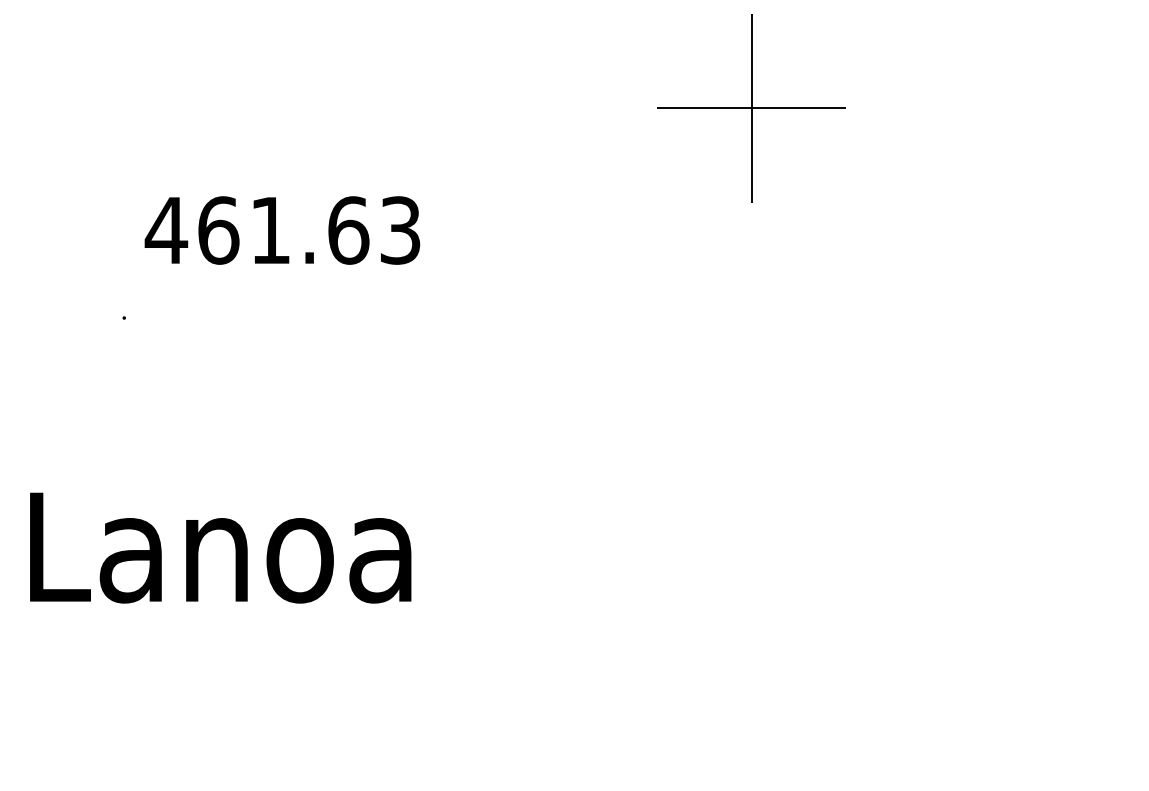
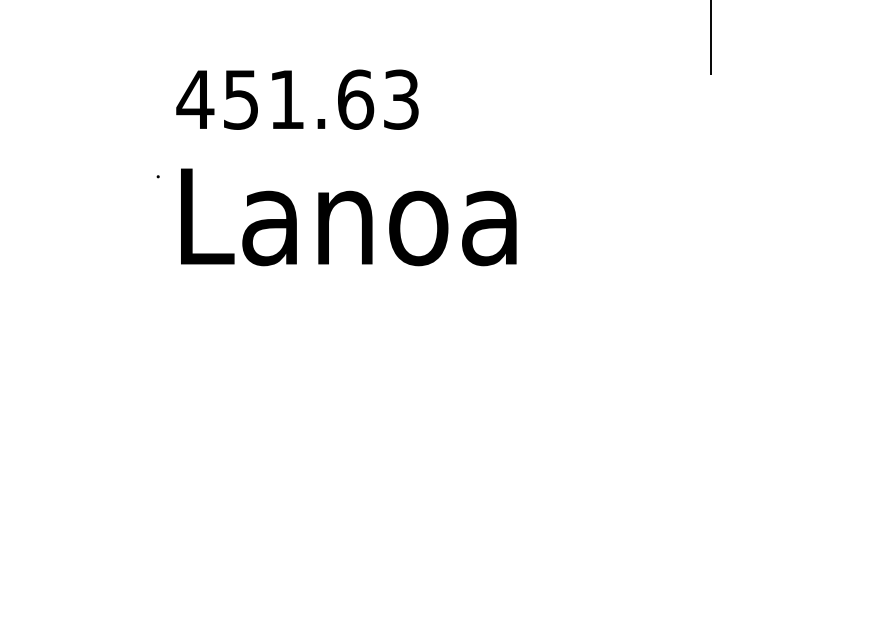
text: (218, 230) -> (241, 99), 461.63 -> 451.63
text: (220, 547) -> (348, 216), moved

